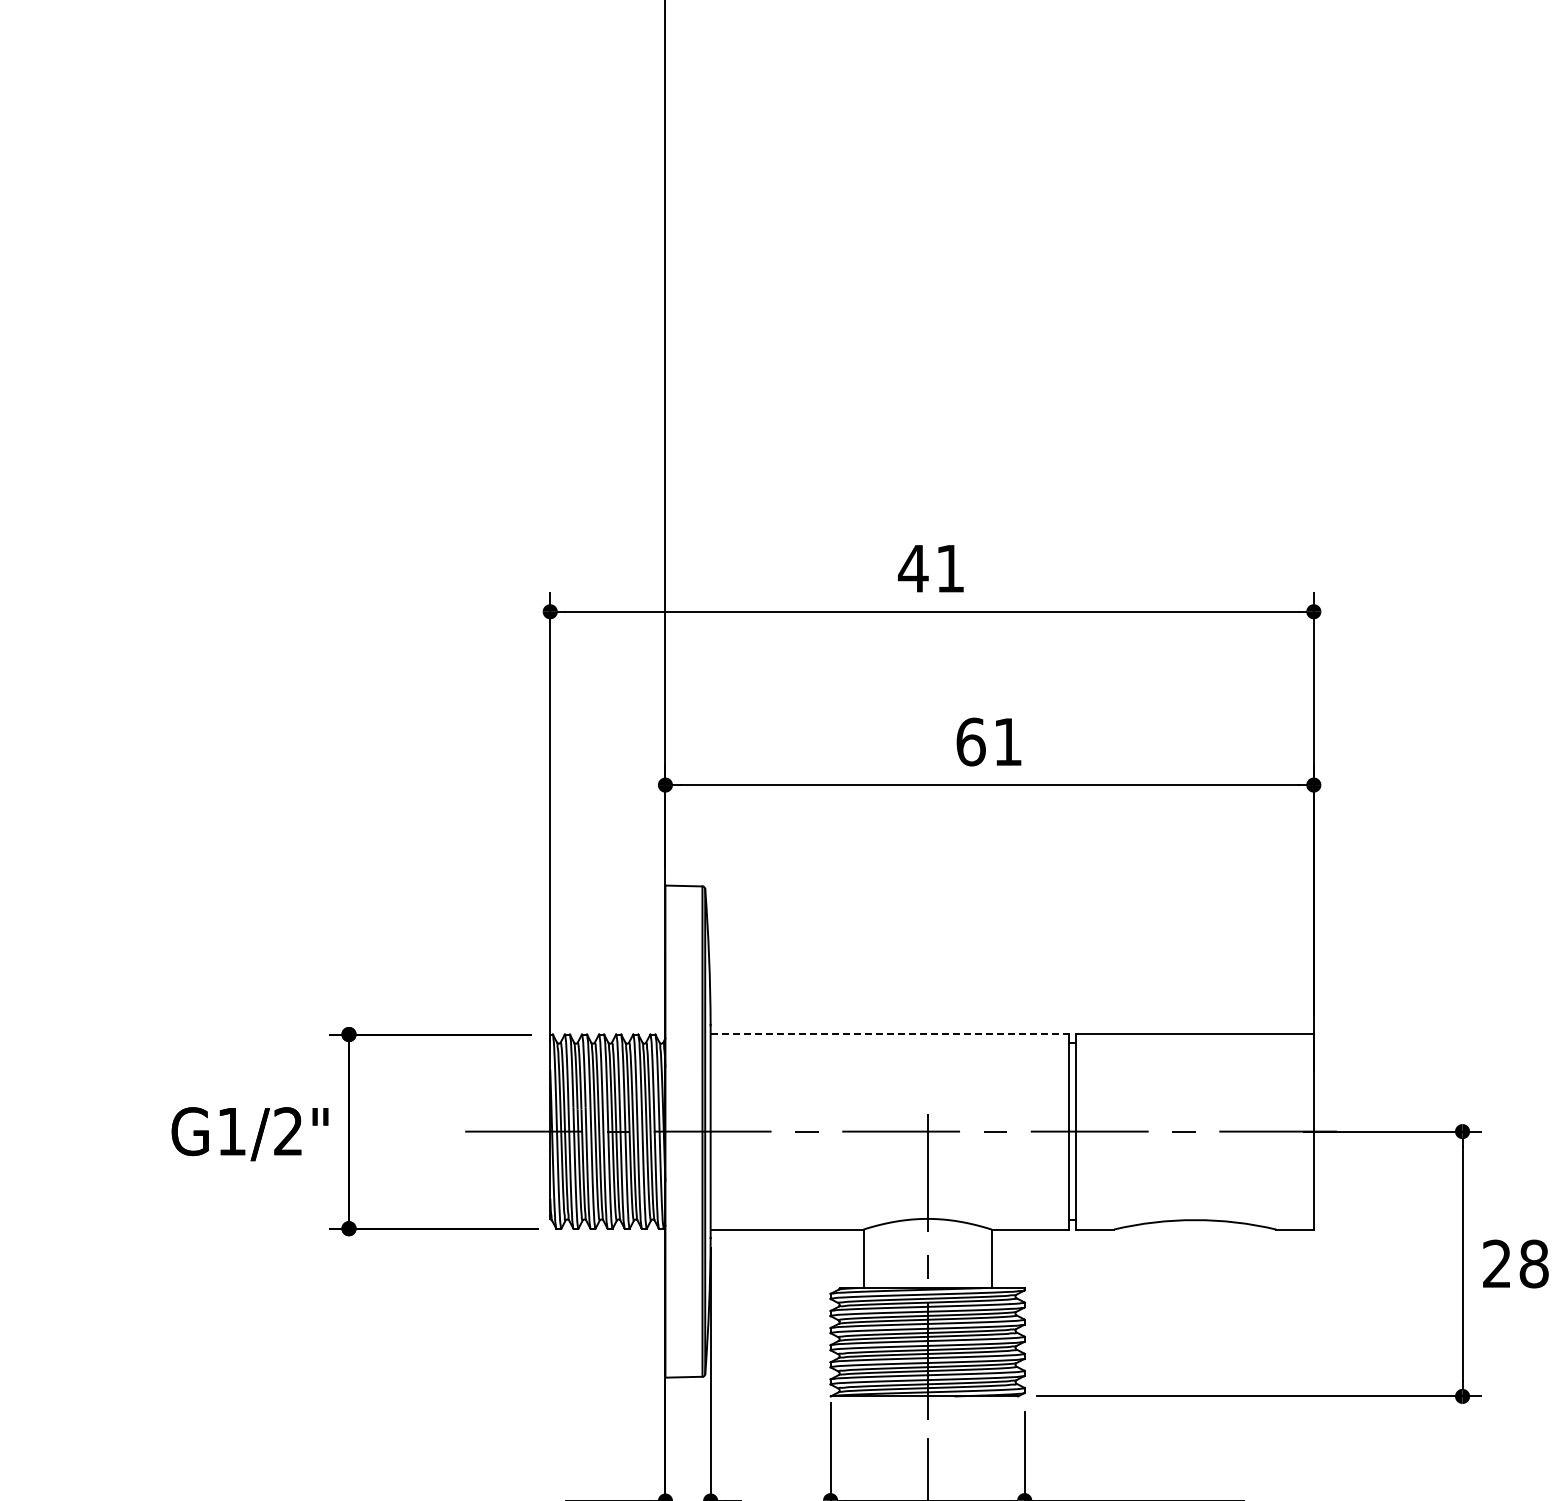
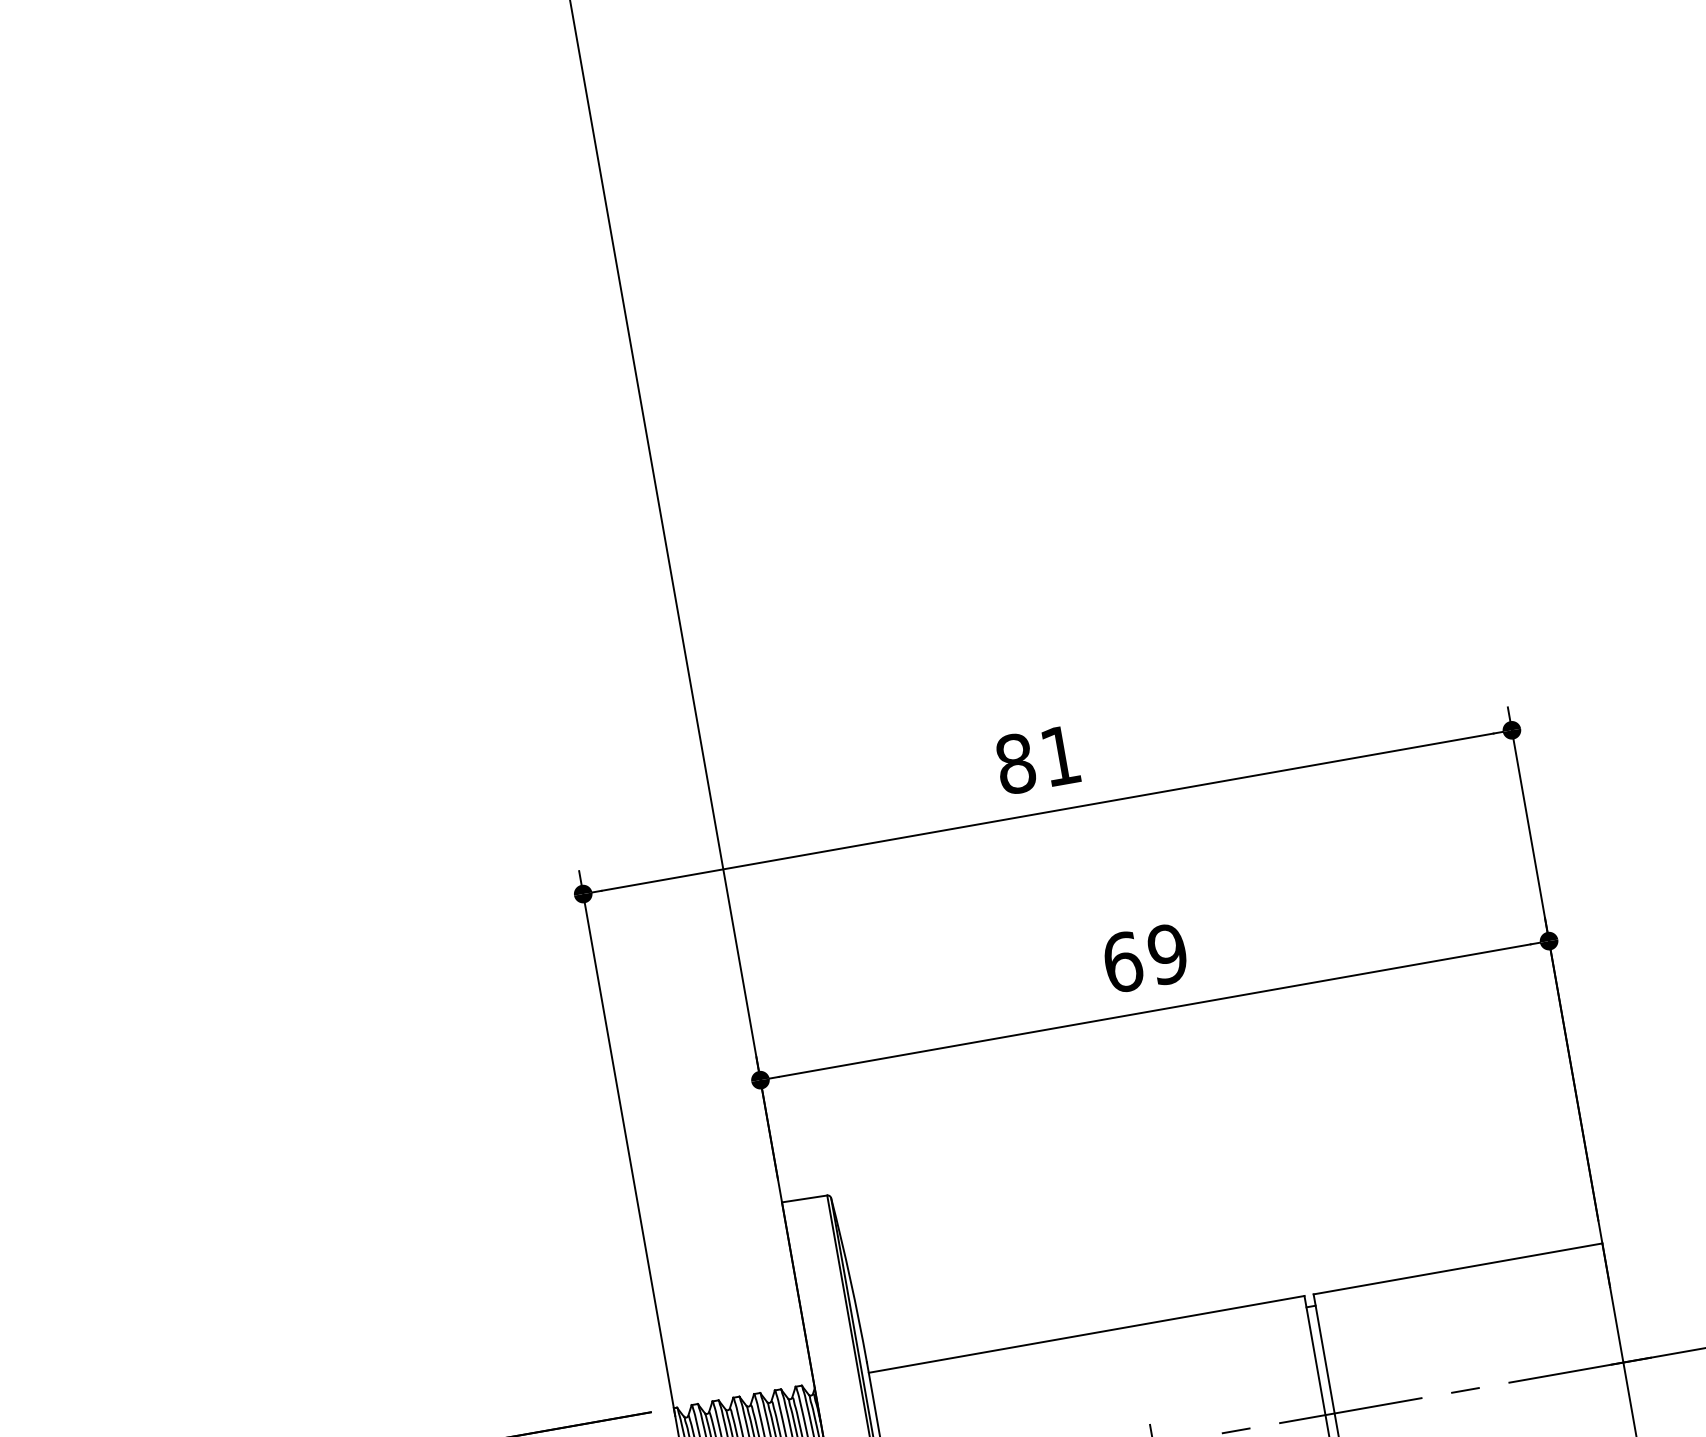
text: (912, 568) -> (1014, 763), 41 -> 81
text: (1007, 741) -> (1167, 953), 61 -> 69
line: (890, 1033) -> (1087, 1334), dashed -> solid

